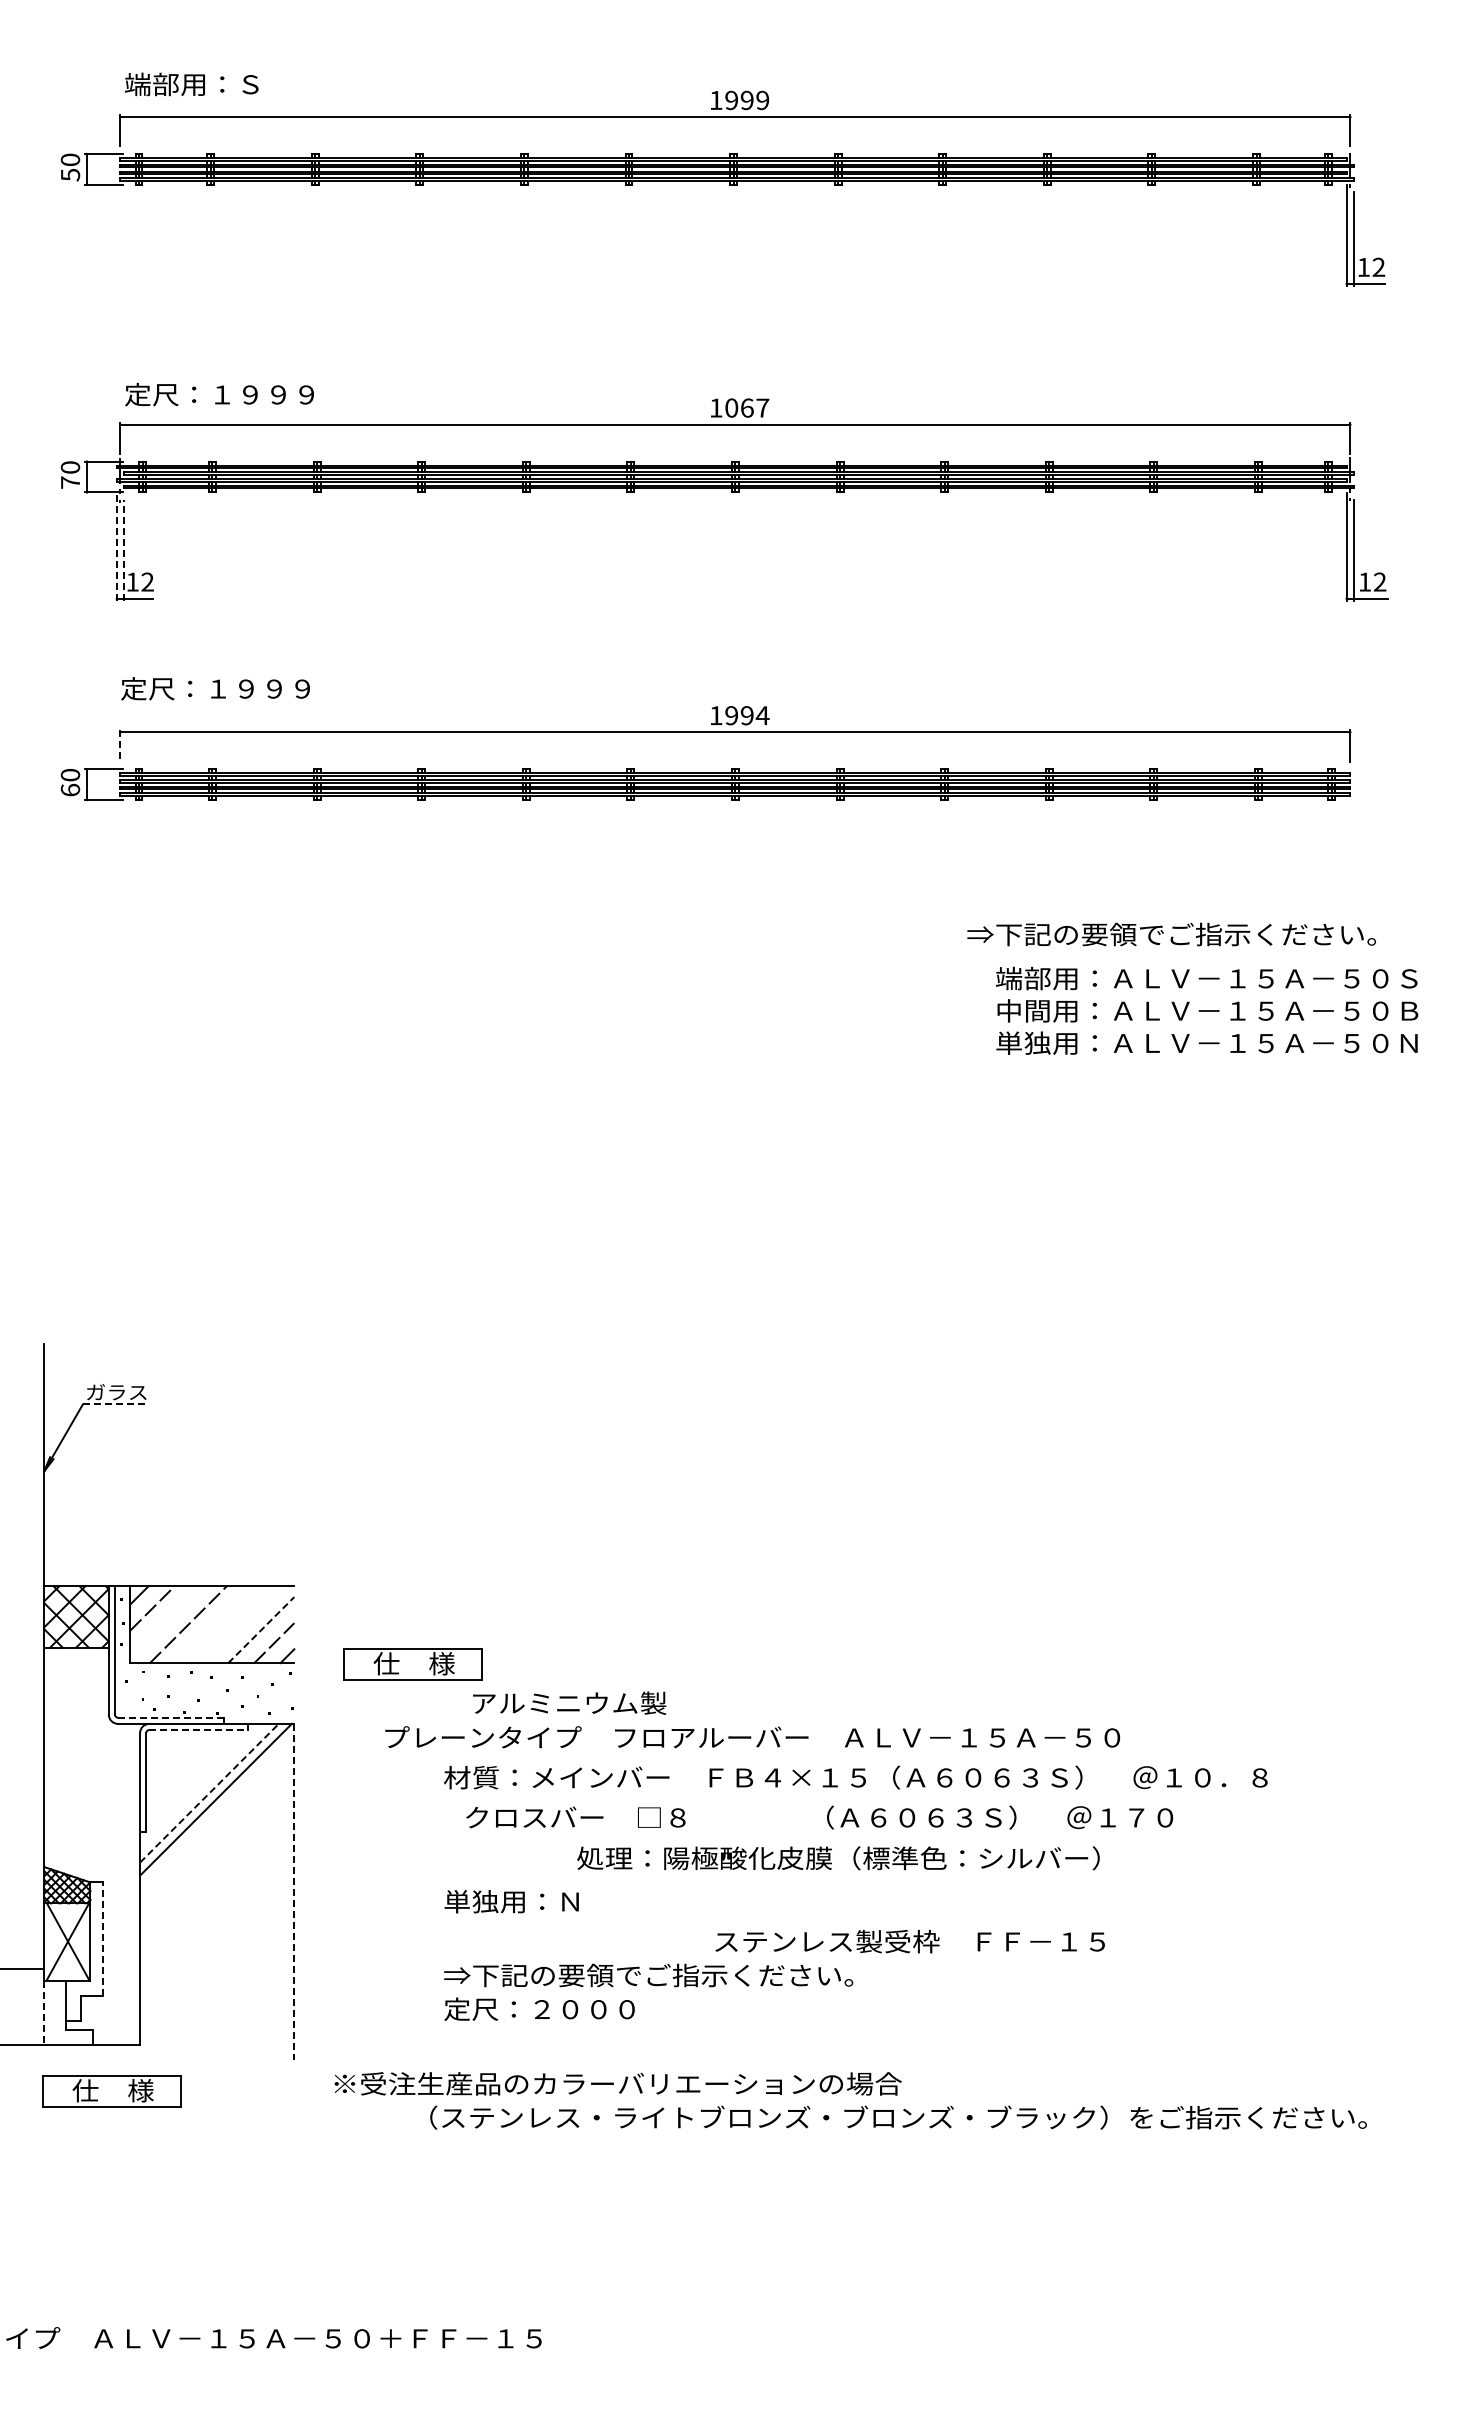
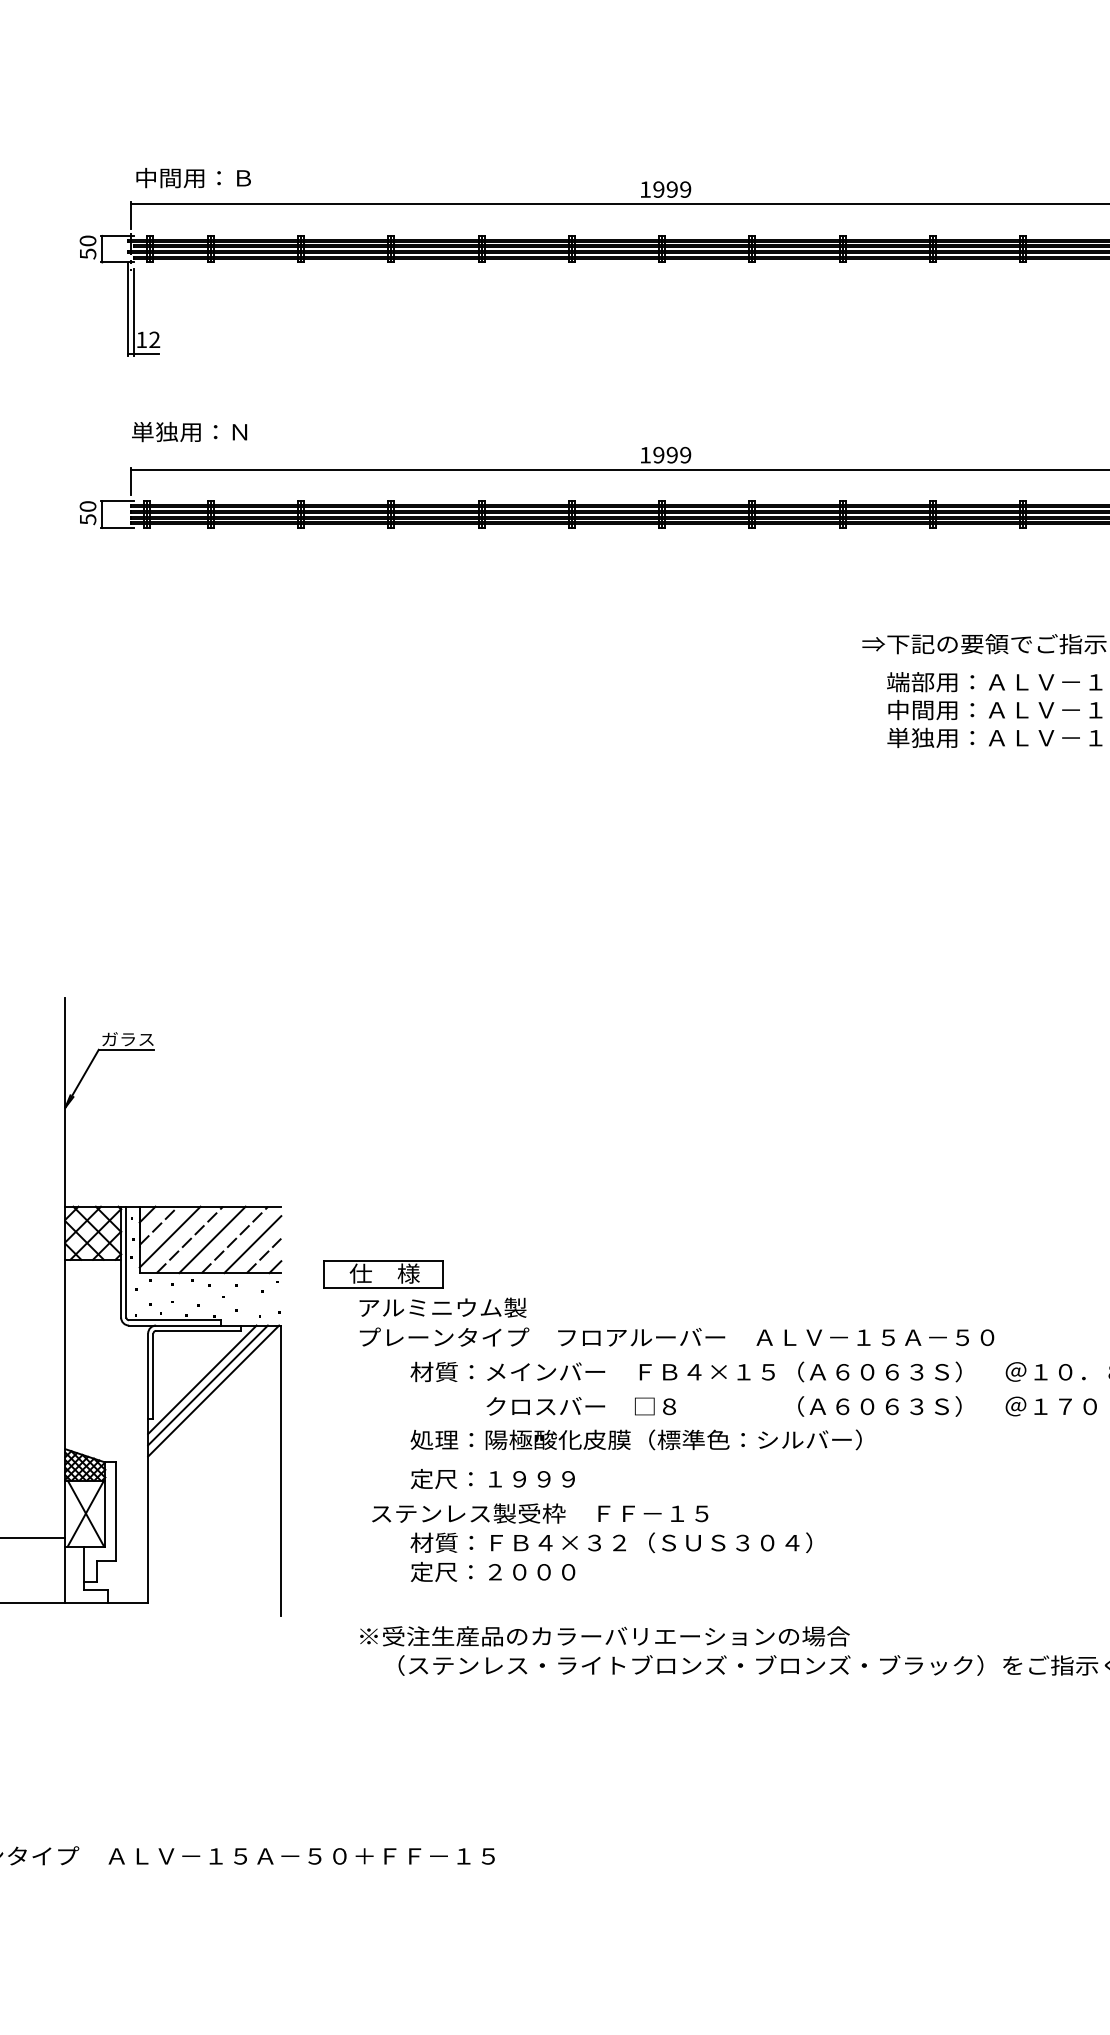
text: (219, 395) -> (216, 178), 定尺：１９９９ -> 中間用：Ｂ
text: (747, 407) -> (672, 189), 1067 -> 1999
text: (70, 482) -> (88, 253), 70 -> 50
line: (116, 546) -> (127, 309), dashed -> solid
line: (124, 549) -> (134, 311), dashed -> solid
text: (215, 688) -> (213, 431), 定尺：１９９９ -> 単独用：Ｎ
text: (762, 715) -> (685, 455), 1994 -> 1999
line: (120, 746) -> (131, 481), dashed -> solid
text: (70, 789) -> (88, 518), 60 -> 50
line: (114, 1404) -> (126, 1049), dashed -> solid
line: (165, 1621) -> (170, 1237), added
line: (214, 1624) -> (212, 1239), added
line: (240, 1624) -> (234, 1239), added
line: (261, 1630) -> (252, 1244), dashed -> solid
text: (569, 1702) -> (442, 1307), moved
line: (171, 1717) -> (175, 1320), dashed -> solid
line: (199, 1730) -> (199, 1331), dashed -> solid
line: (202, 1786) -> (202, 1379), added
line: (209, 1792) -> (208, 1384), dashed -> solid
text: (819, 1817) -> (791, 1406), moved
text: (838, 1858) -> (636, 1440), moved
line: (294, 1892) -> (281, 1471), dashed -> solid
text: (539, 1901) -> (492, 1478), 単独用：Ｎ -> 定尺：１９９９
line: (102, 1939) -> (115, 1511), dashed -> solid
text: (909, 1941) -> (539, 1513), moved
text: (676, 1975) -> (611, 1542), ⇒下記の要領でご指示ください。 -> 材質：ＦＢ４×３２（ＳＵＳ３０４）
line: (44, 2013) -> (65, 1575), dashed -> solid
text: (617, 2083) -> (604, 1636), moved
part: (111, 2091) -> (123, 1642), removed

